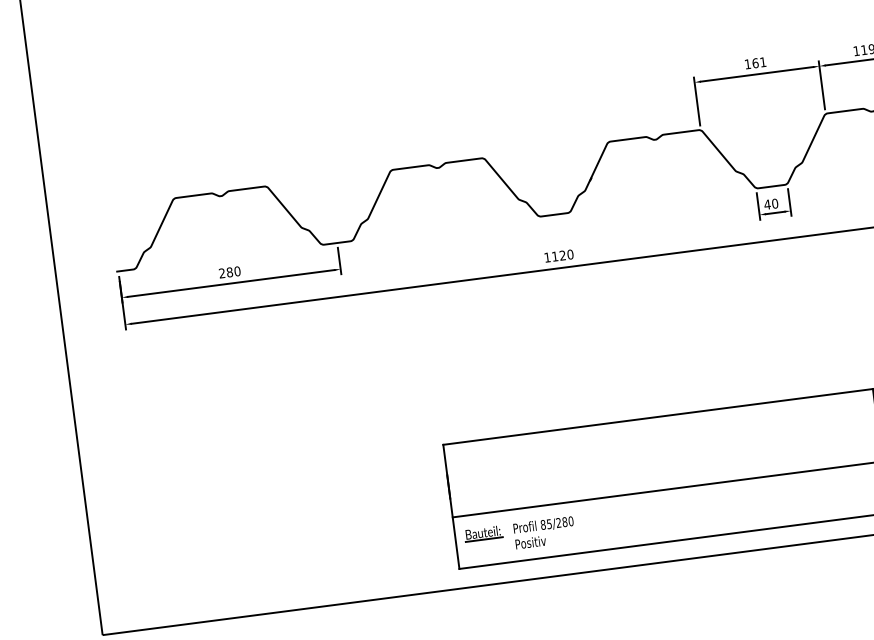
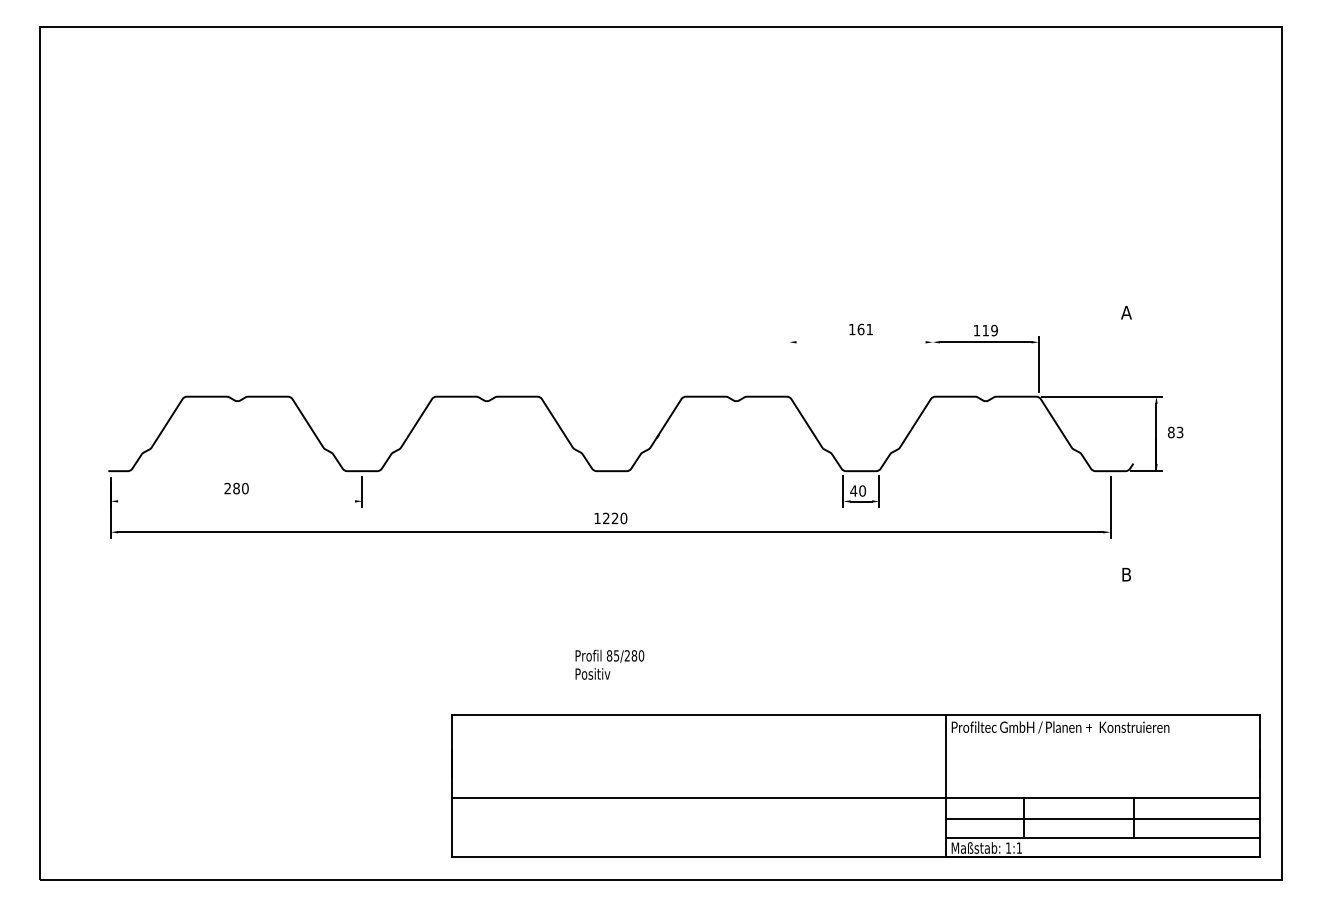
line: (756, 74) -> (860, 342), removed
line: (821, 84) -> (932, 363), removed
line: (697, 100) -> (789, 363), removed
text: (555, 255) -> (606, 517), 1120 -> 1220
line: (231, 283) -> (236, 501), removed
text: (544, 532) -> (609, 664), moved
part: (483, 534) -> (484, 821), removed

